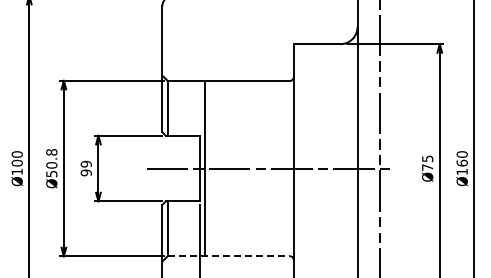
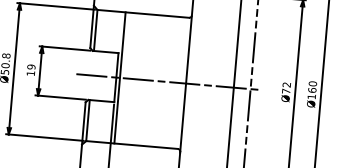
text: (427, 158) -> (286, 84), Ø75 -> Ø72
text: (85, 172) -> (30, 73), 99 -> 19
line: (229, 256) -> (132, 145), dashed -> solid

